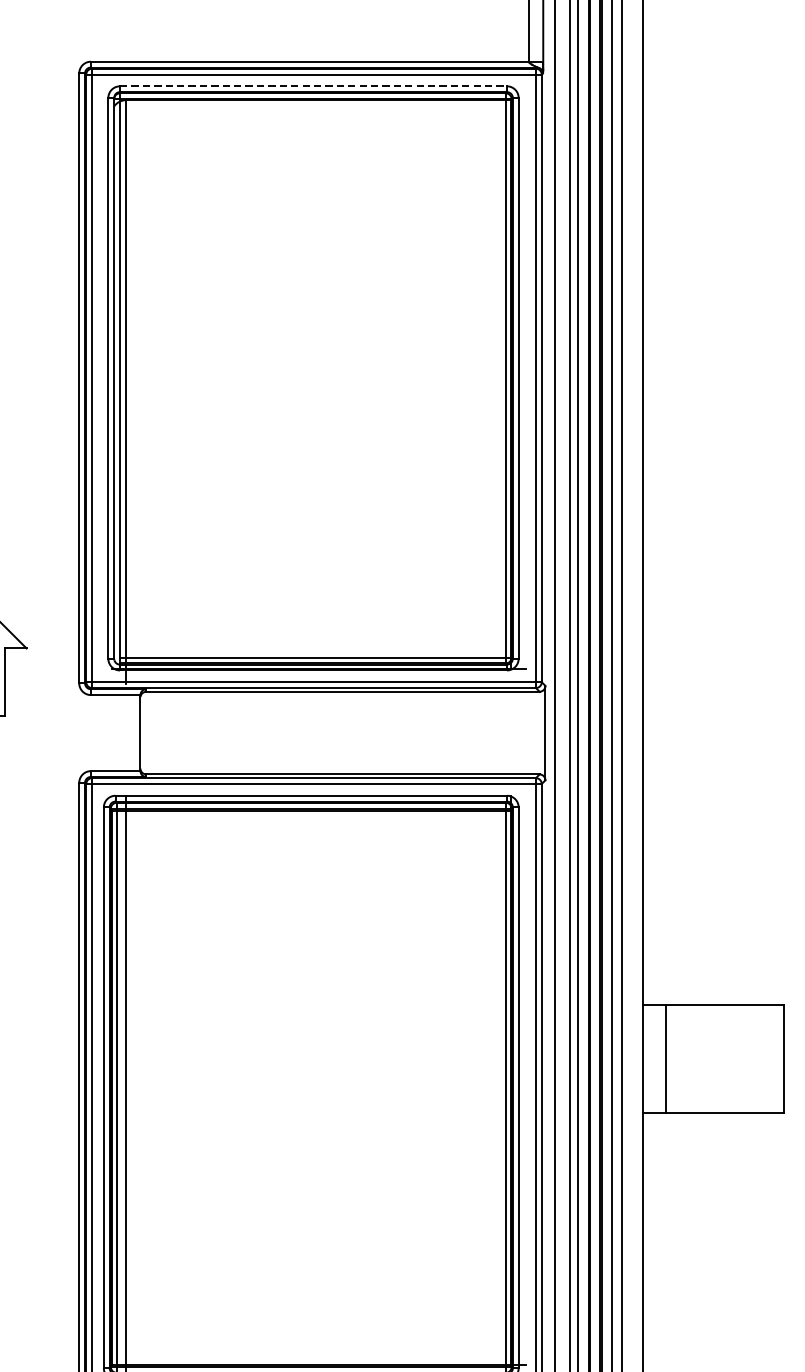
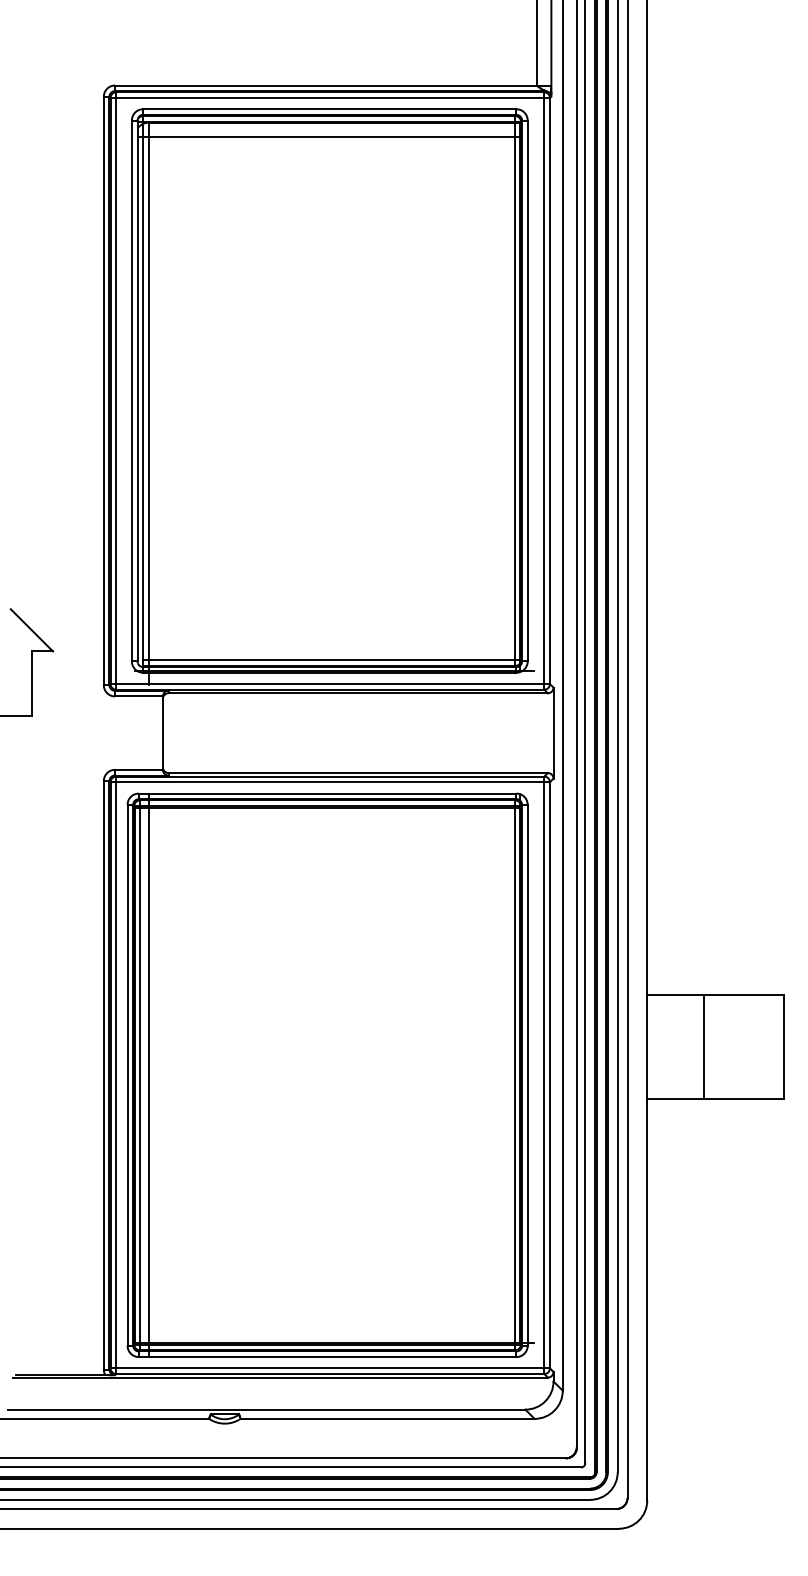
line: (313, 86) -> (329, 109), dashed -> solid
line: (312, 114) -> (328, 136), added
line: (665, 1058) -> (703, 1047), moved

